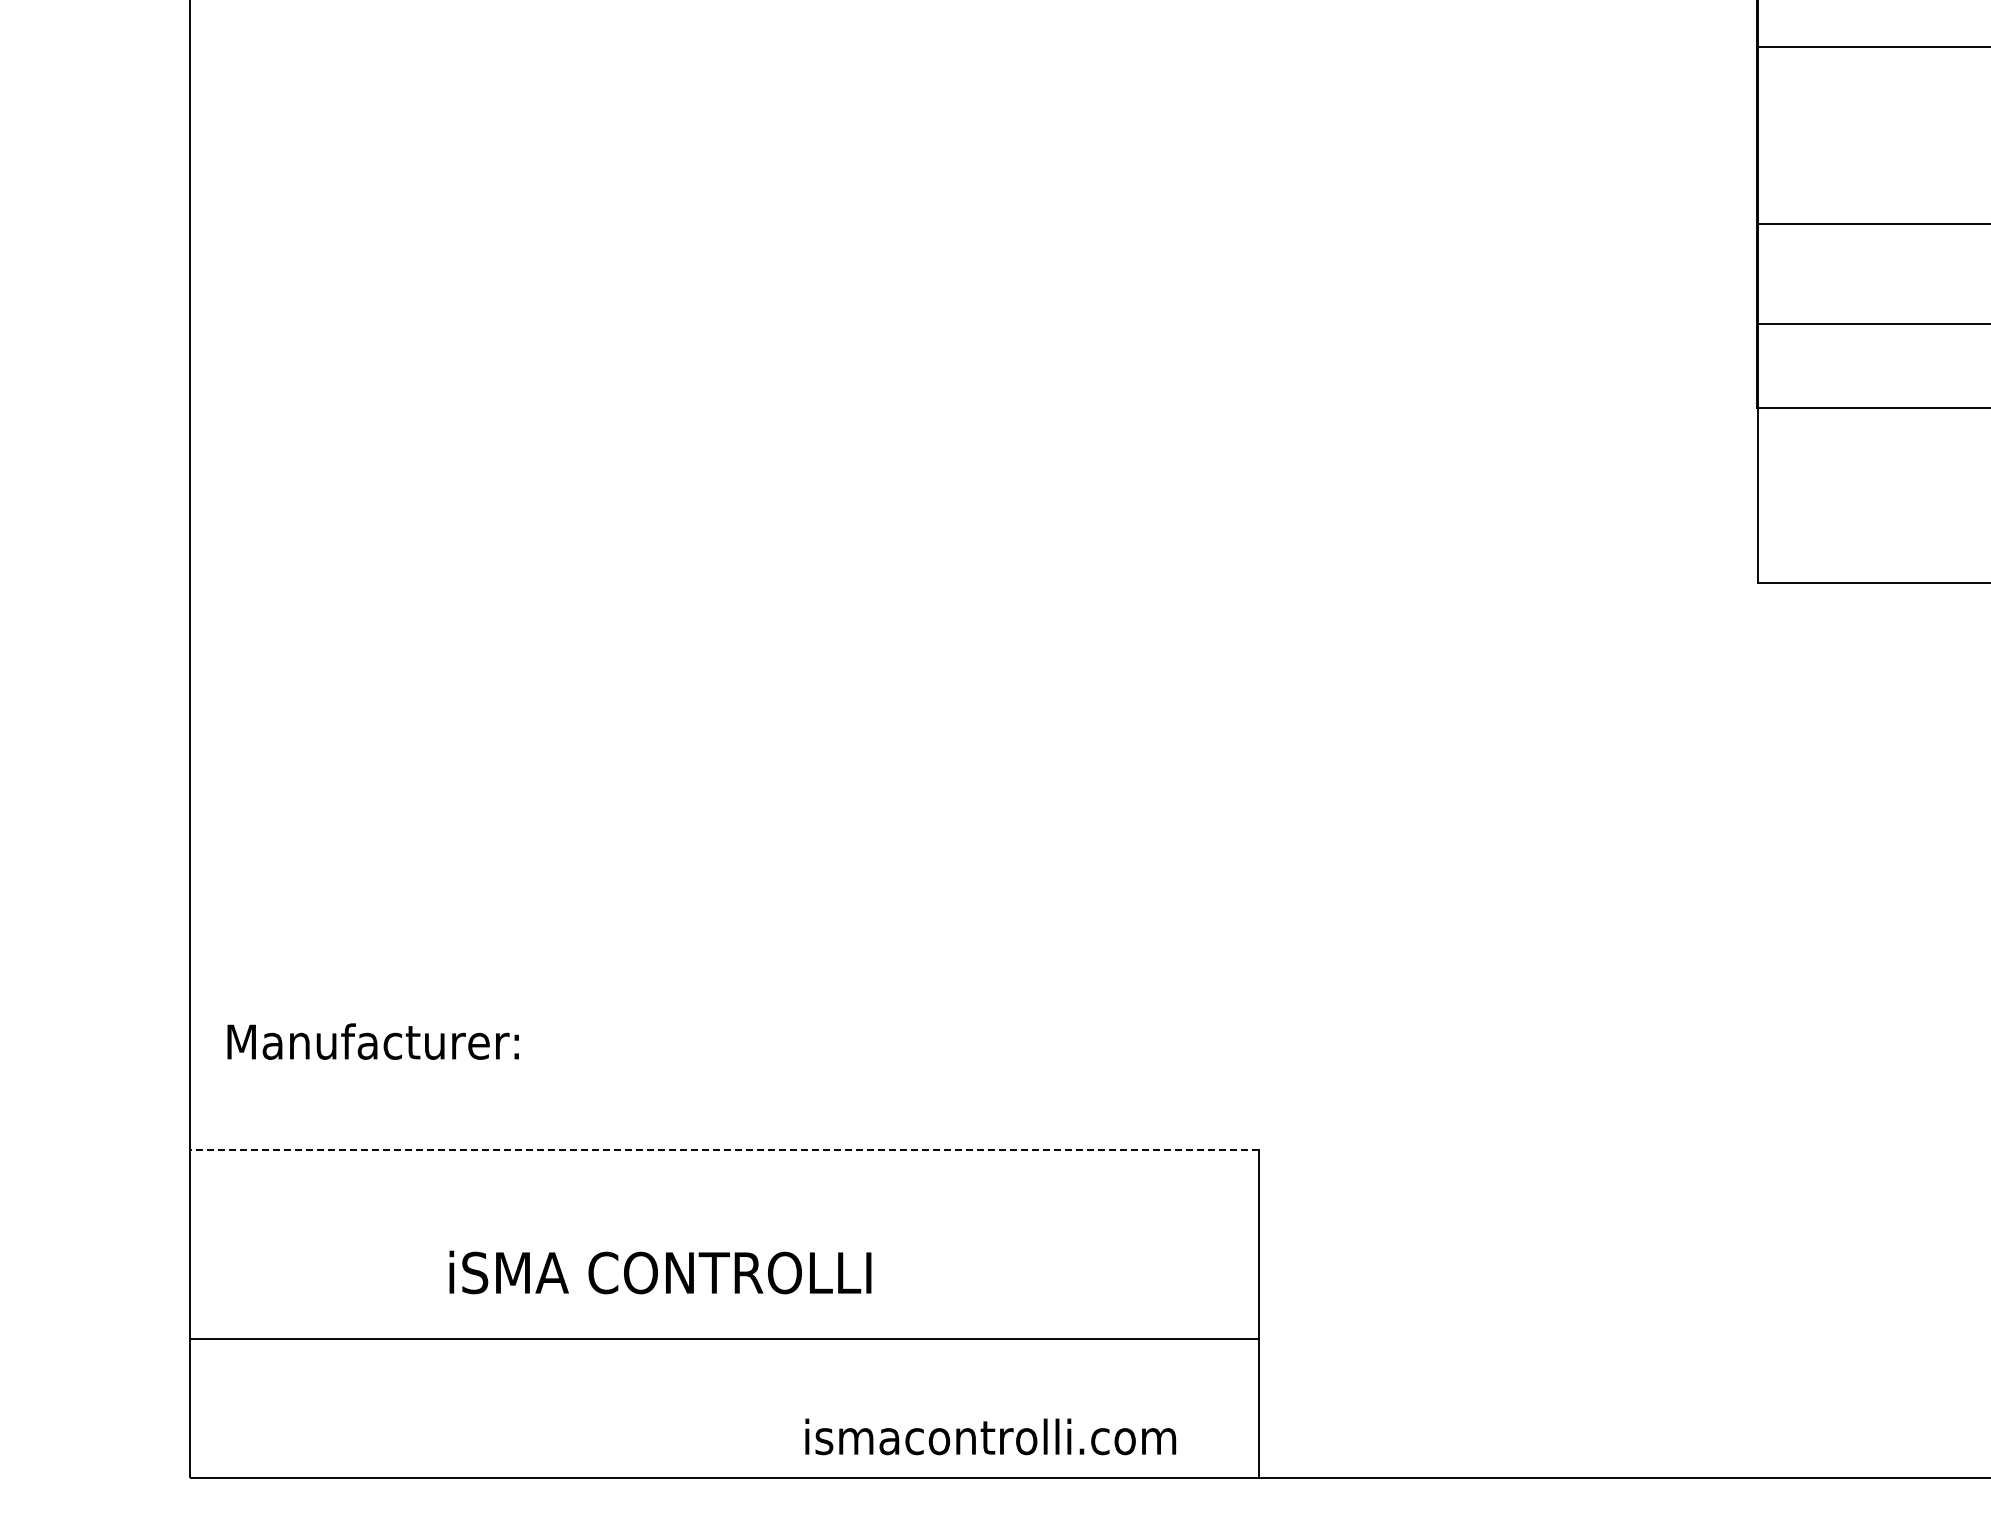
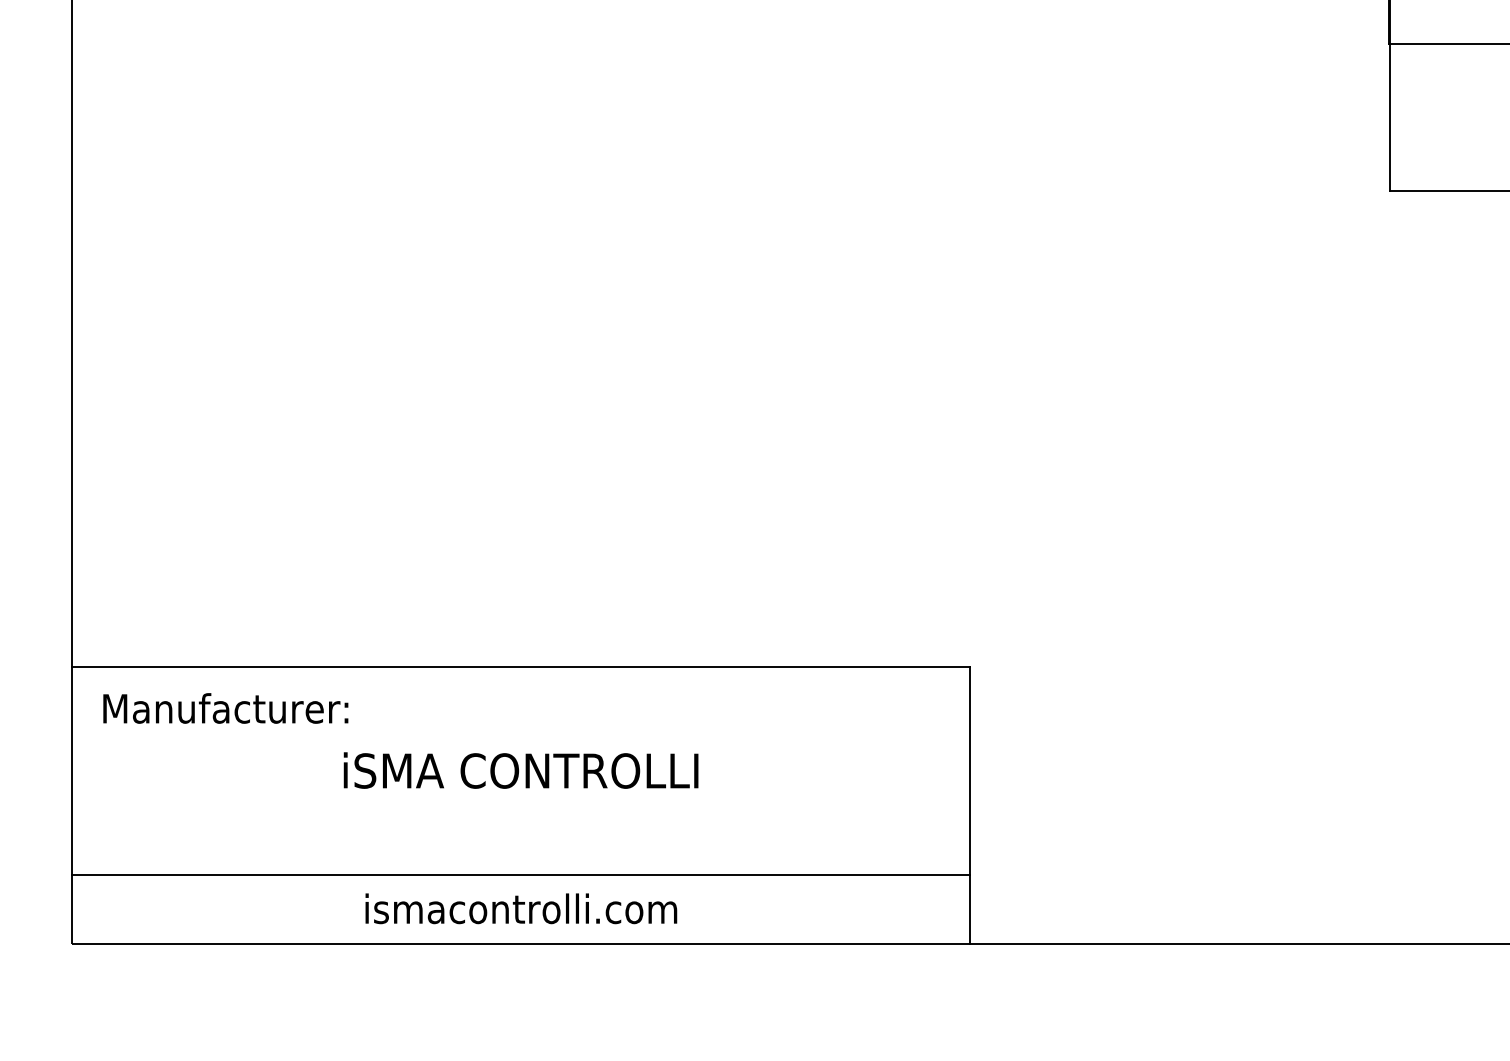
text: (372, 1041) -> (225, 708), moved
line: (724, 1149) -> (521, 667), dashed -> solid
text: (660, 1272) -> (521, 770), moved
line: (724, 1339) -> (521, 874), moved
text: (990, 1436) -> (521, 908), moved

